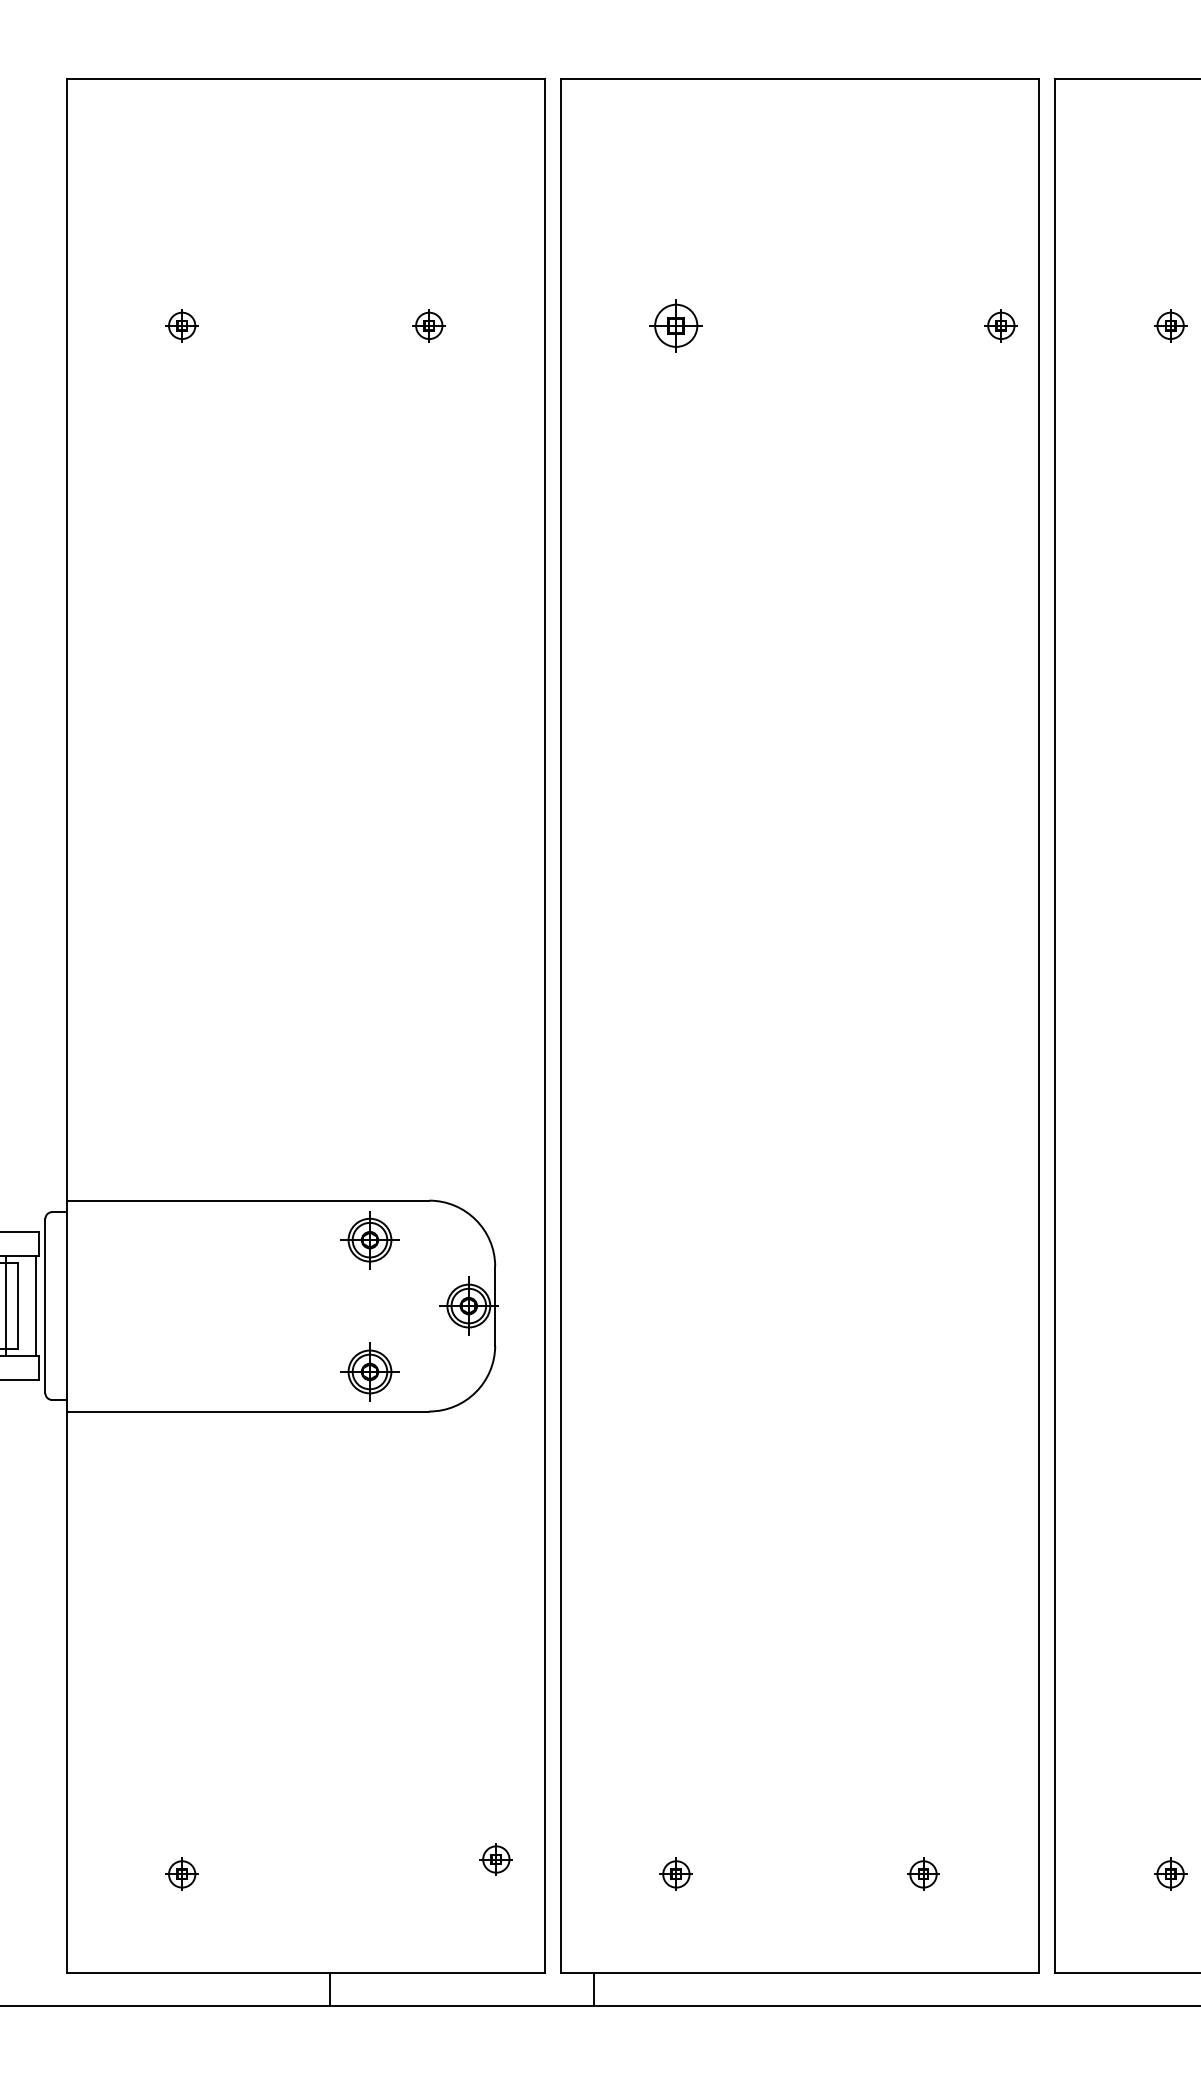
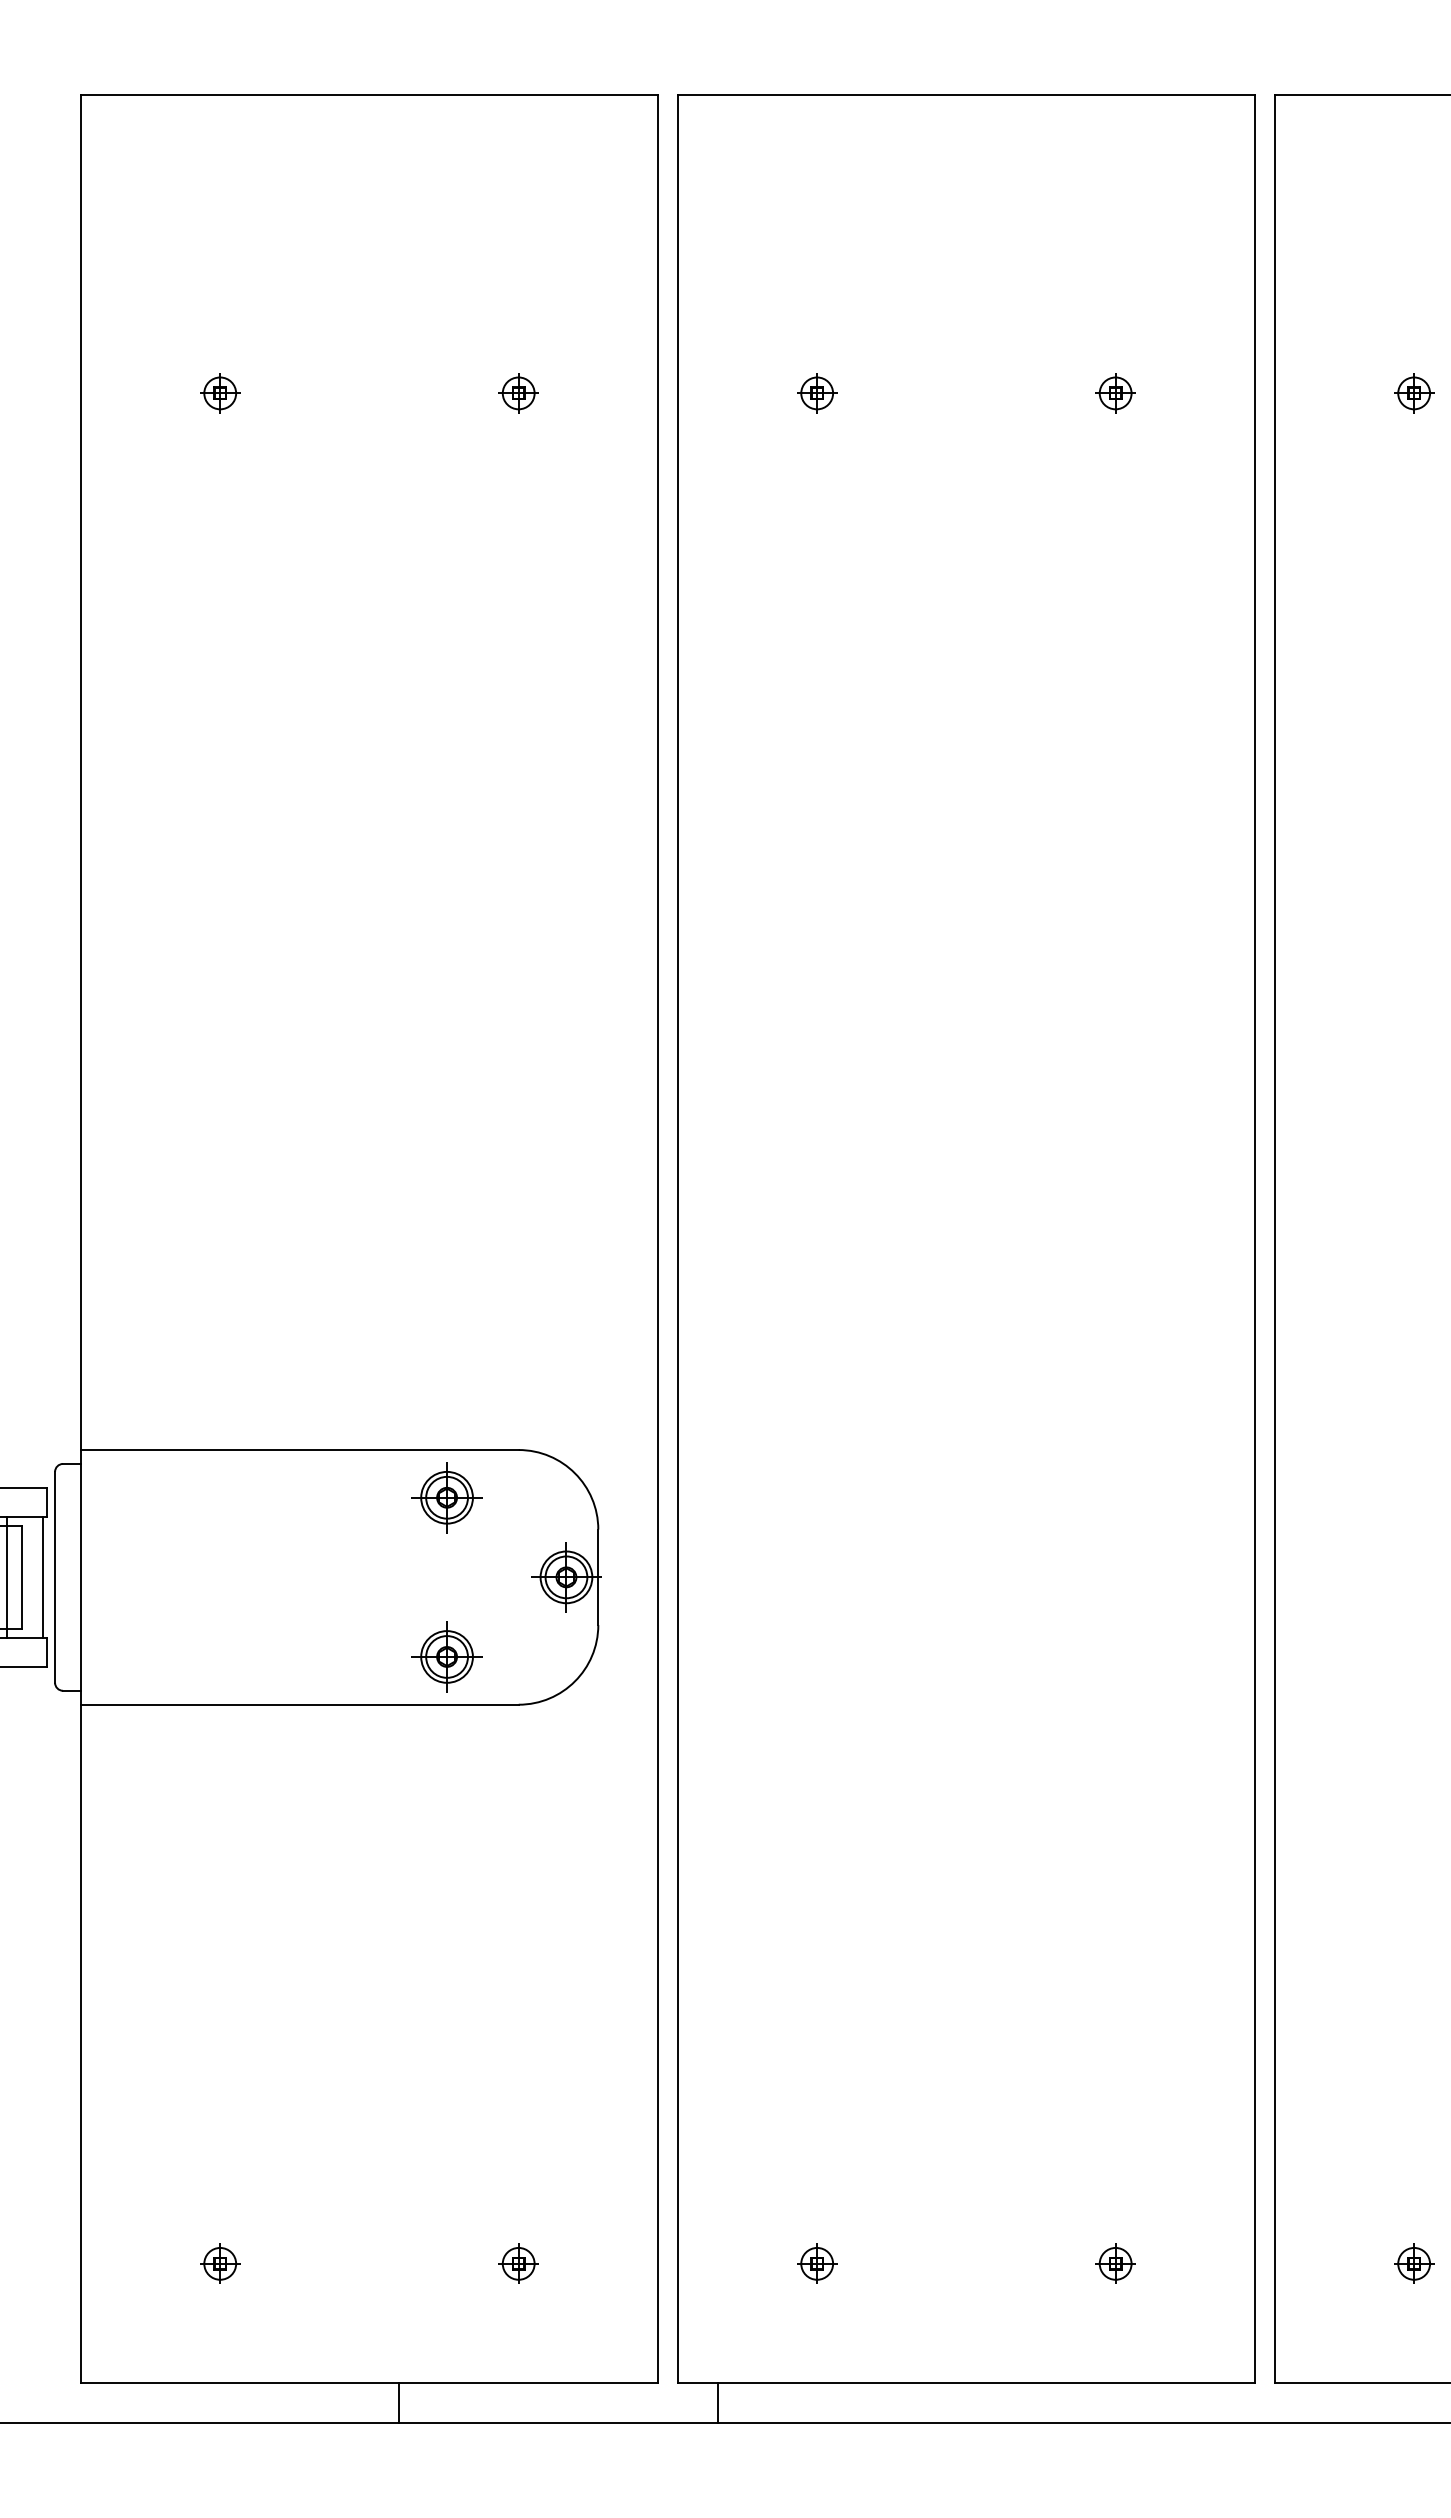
part: (676, 325) -> (817, 393), size x0.62
part: (1001, 325) -> (1115, 393), moved
part: (496, 1859) -> (518, 2263), moved

